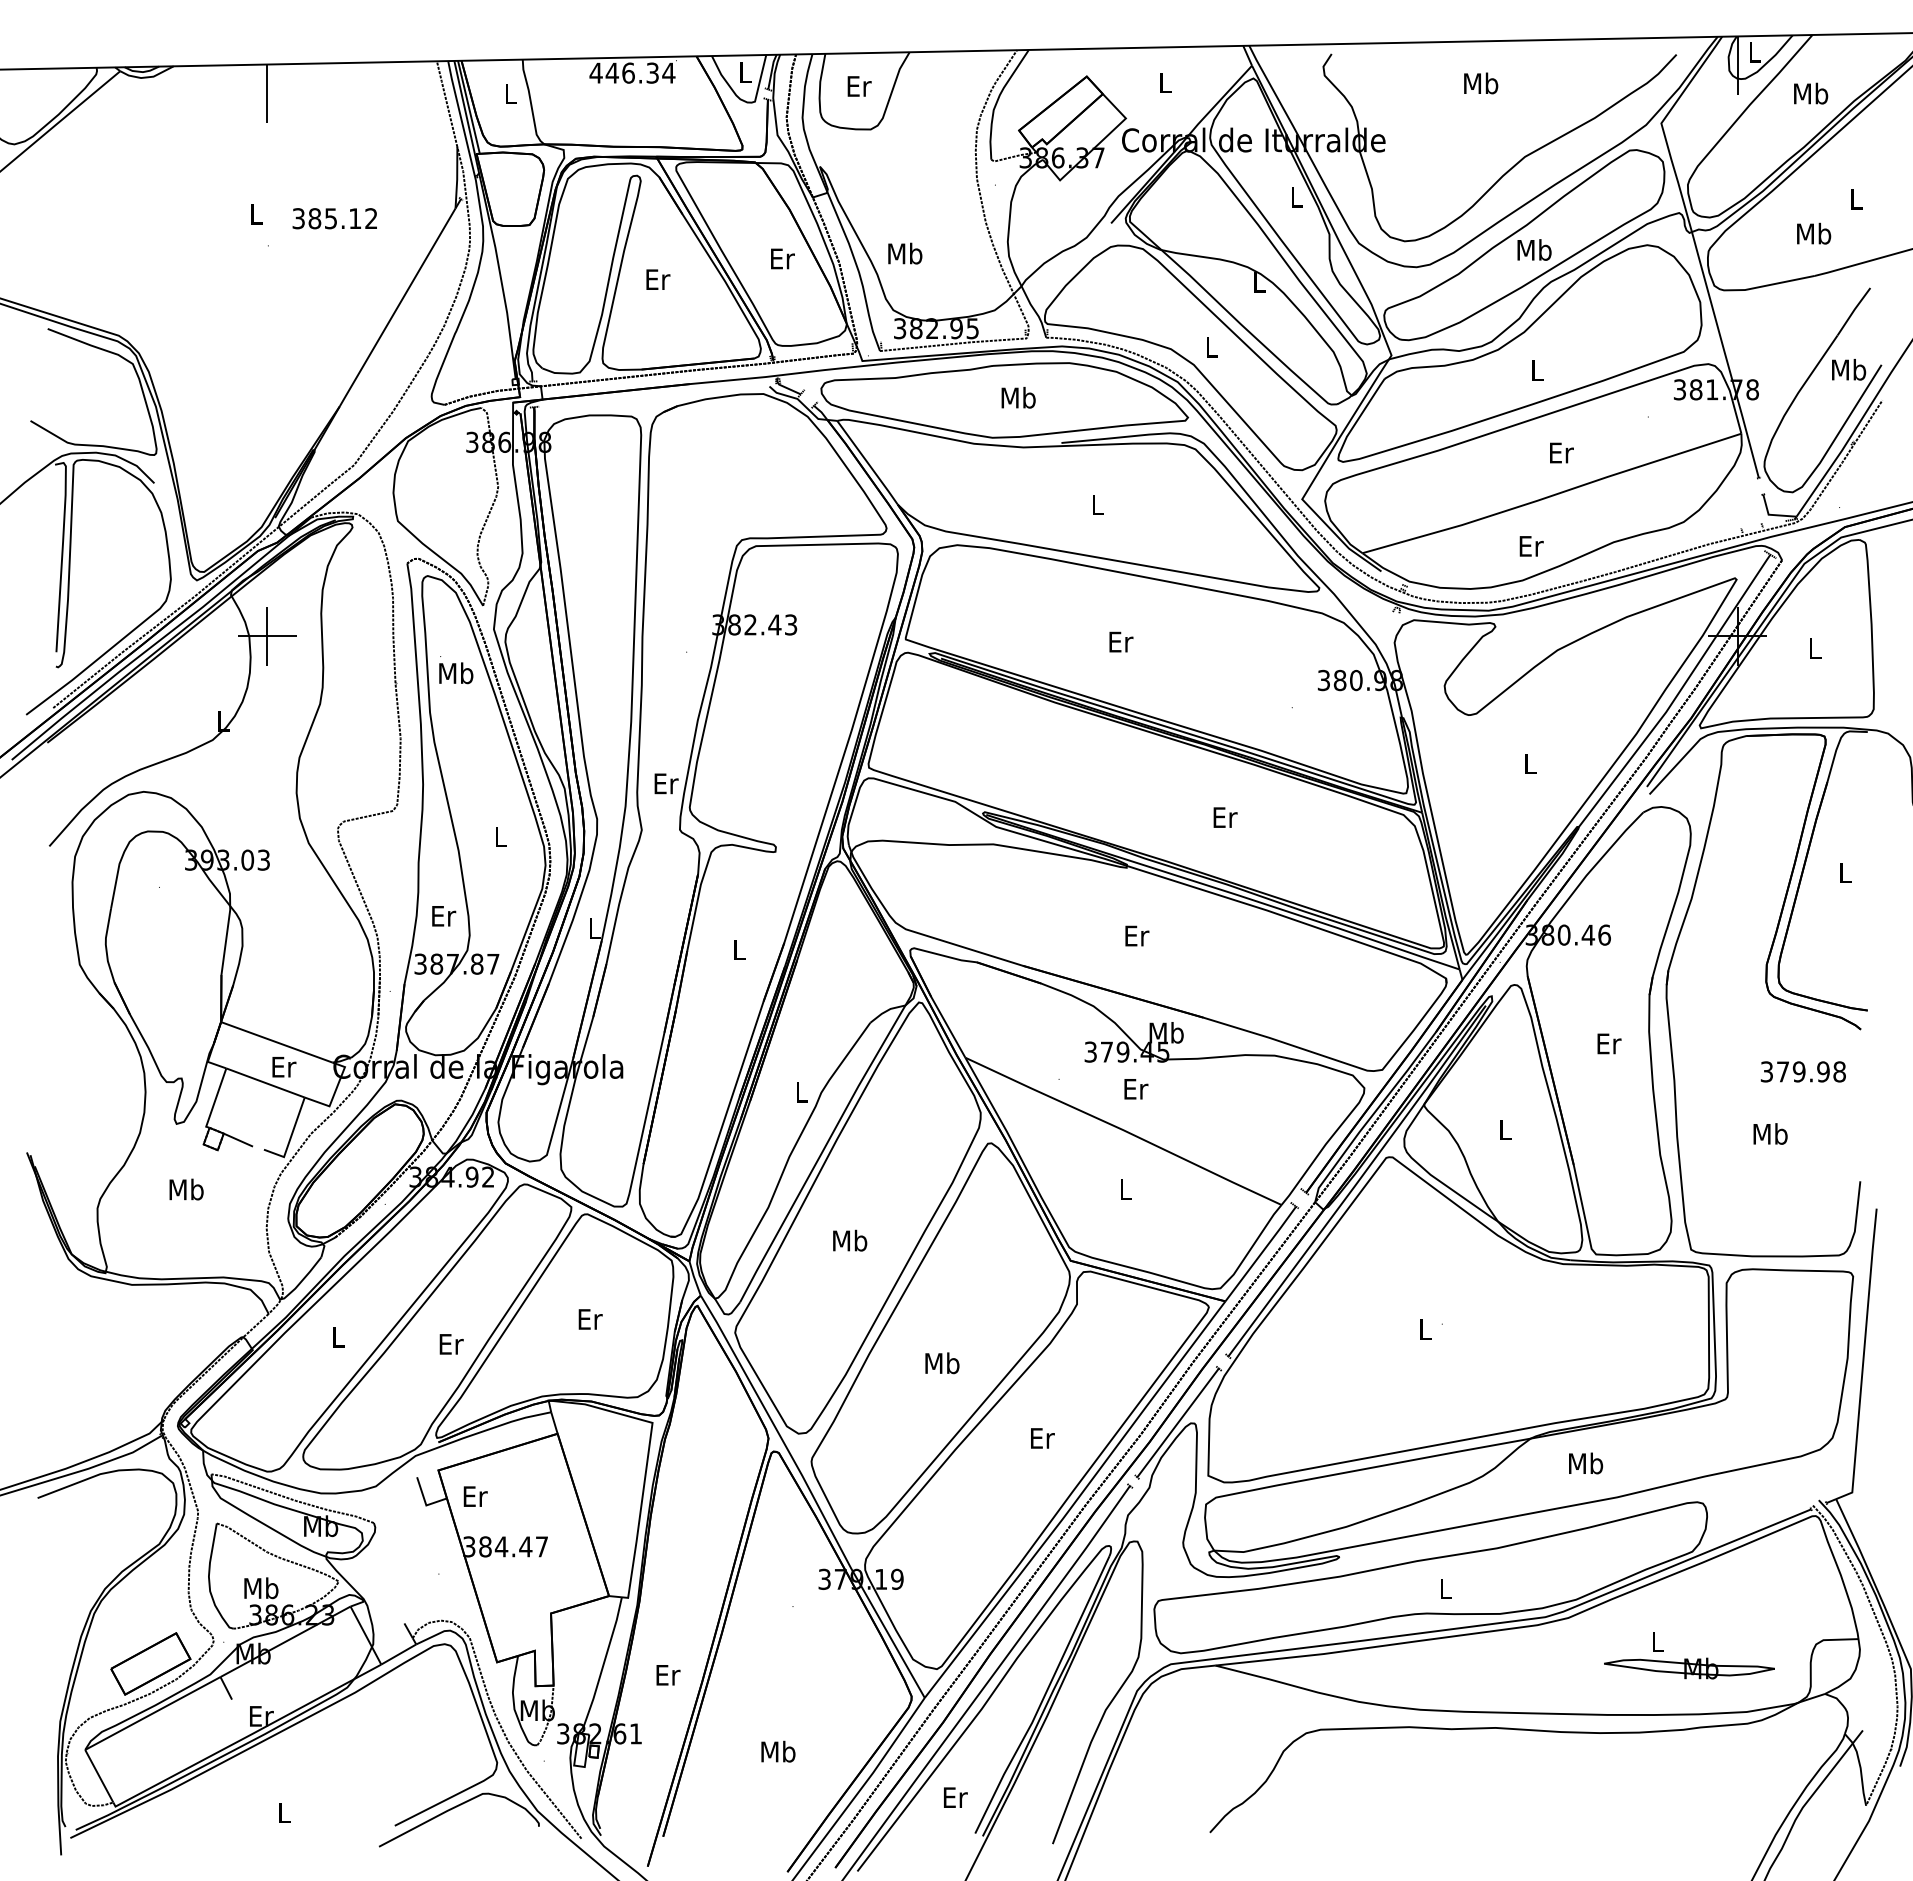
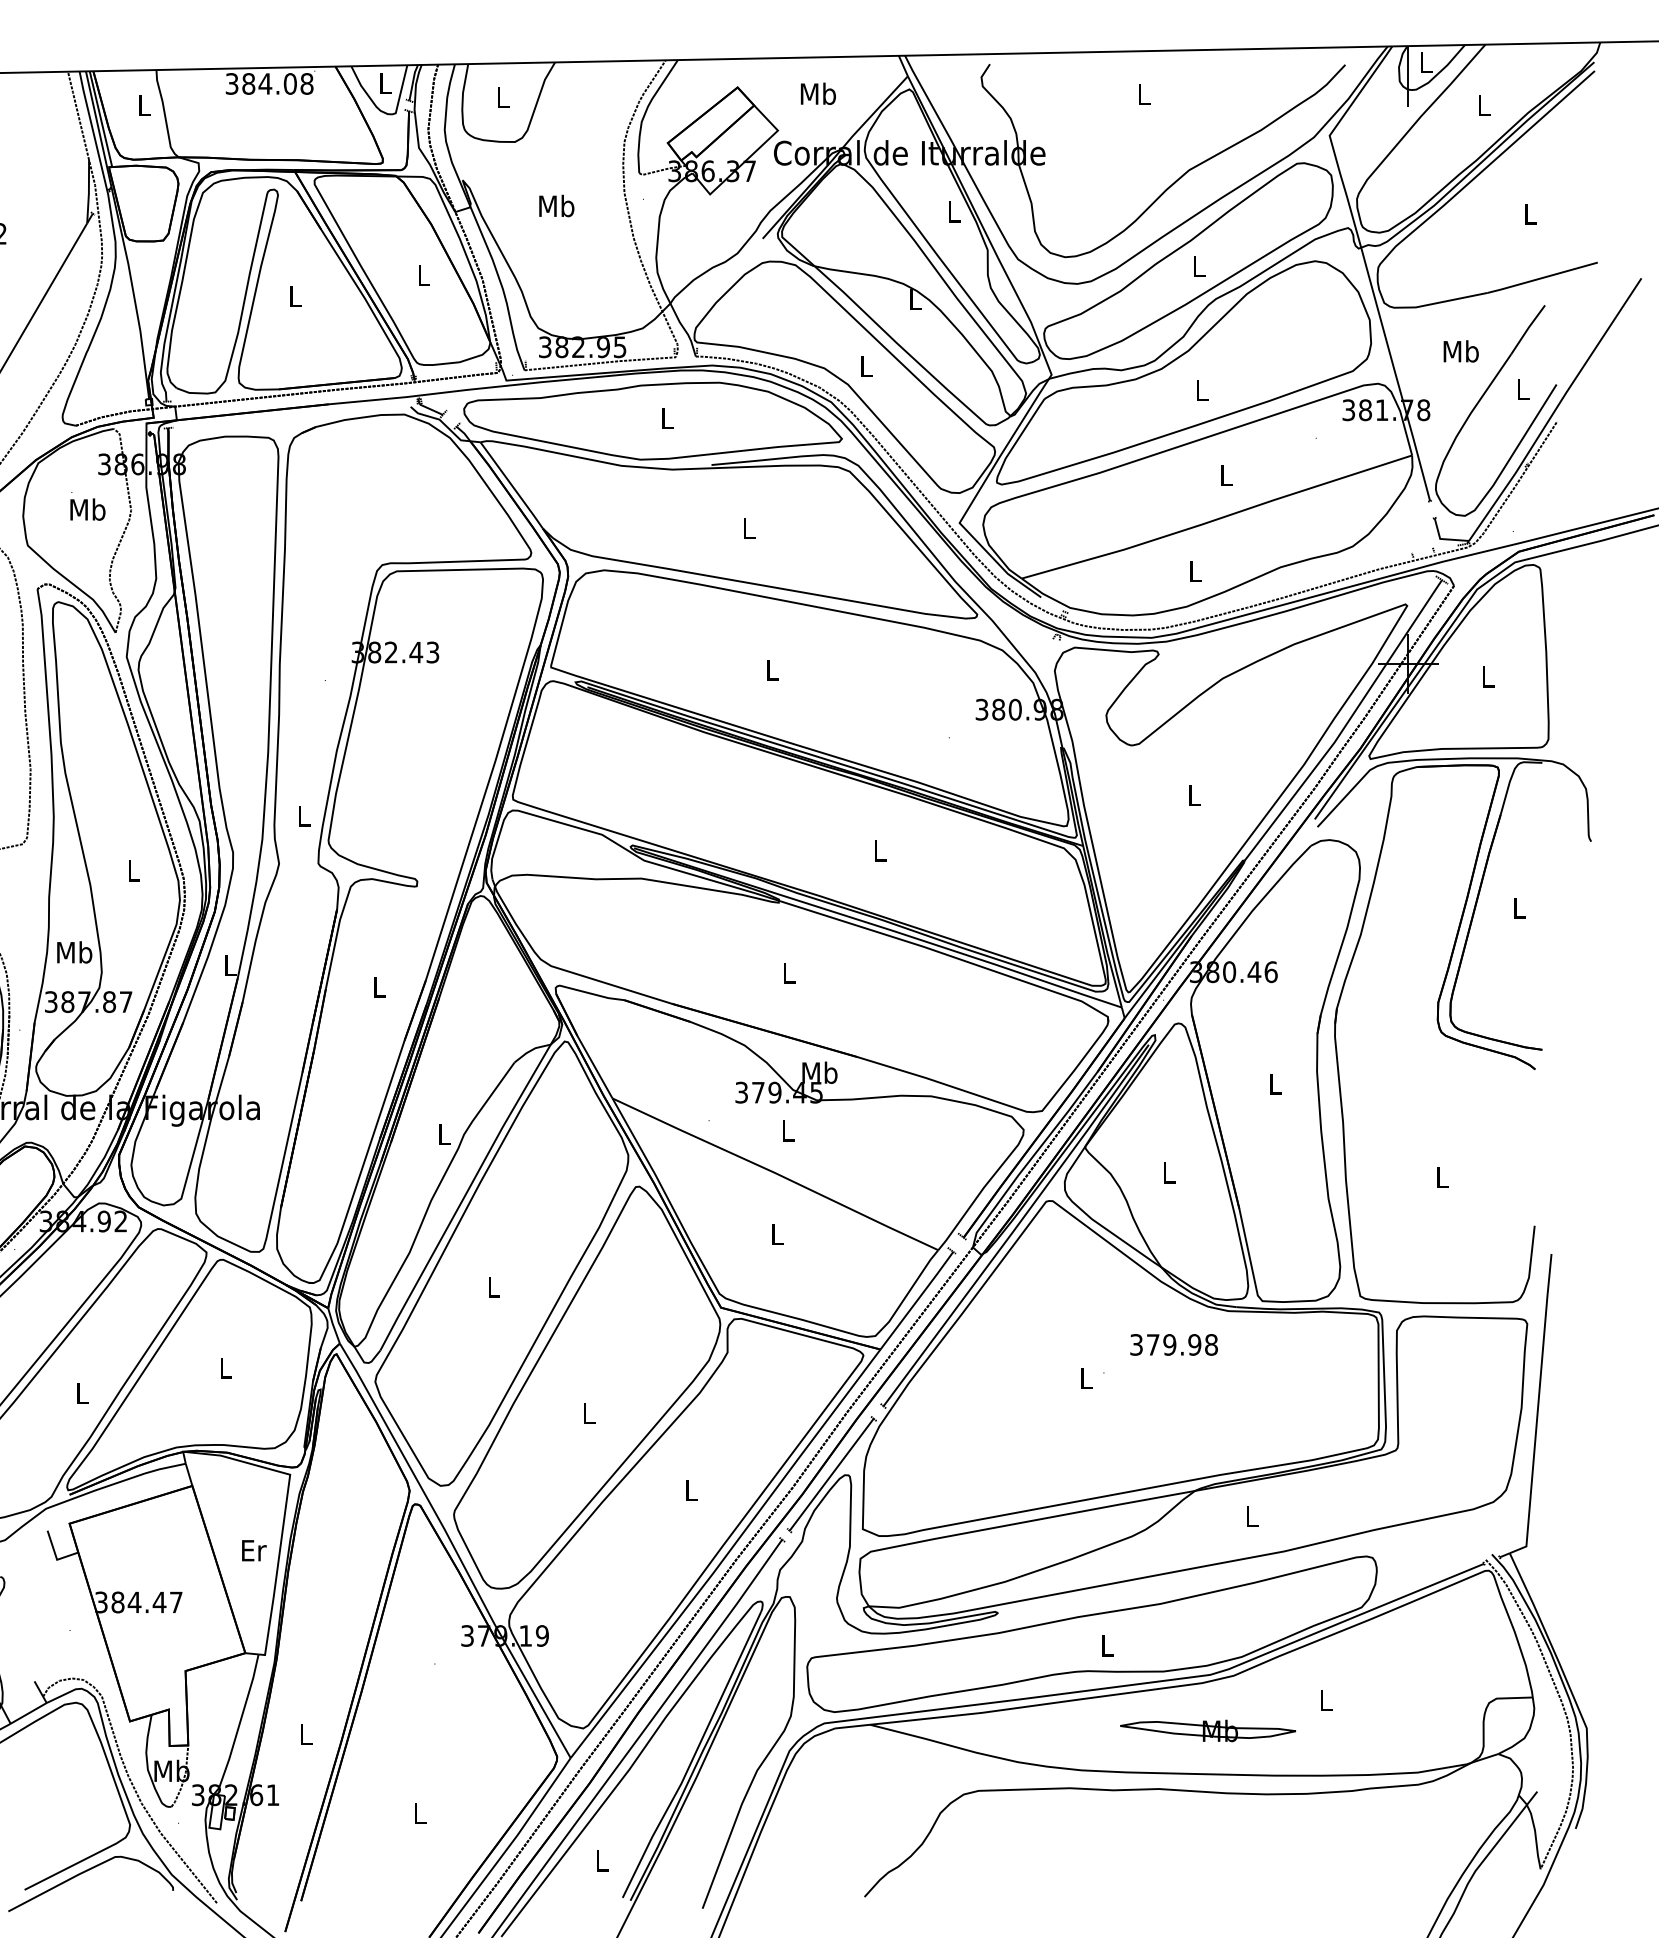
text: (632, 72) -> (269, 83), 446.34 -> 384.08
text: (1165, 82) -> (818, 93), L -> Mb
text: (1481, 83) -> (1144, 94), Mb -> L
text: (859, 86) -> (503, 97), Er -> L
text: (1811, 93) -> (1484, 104), Mb -> L
text: (1814, 233) -> (1461, 351), moved
text: (1534, 249) -> (1198, 265), Mb -> L
text: (905, 253) -> (557, 205), moved
text: (782, 258) -> (424, 274), Er -> L
text: (658, 279) -> (296, 296), Er -> L
text: (1849, 369) -> (1523, 389), Mb -> L
text: (1018, 397) -> (667, 418), Mb -> L
text: (1561, 452) -> (1226, 474), Er -> L
text: (1531, 546) -> (1195, 571), Er -> L
text: (1121, 641) -> (773, 669), Er -> L
text: (456, 670) -> (88, 506), moved
text: (666, 783) -> (304, 815), Er -> L
text: (1225, 817) -> (880, 850), Er -> L
text: (443, 915) -> (74, 951), Er -> Mb
text: (1137, 935) -> (789, 972), Er -> L
text: (1609, 1043) -> (1276, 1083), Er -> L
text: (1802, 1071) -> (1173, 1344), moved
text: (1136, 1089) -> (788, 1131), Er -> L
text: (1770, 1133) -> (1442, 1176), Mb -> L
text: (850, 1240) -> (494, 1286), Mb -> L
text: (590, 1319) -> (226, 1368), Er -> L
text: (451, 1344) -> (83, 1393), Er -> L
text: (942, 1363) -> (588, 1413), Mb -> L
text: (1042, 1438) -> (691, 1490), Er -> L
text: (1586, 1463) -> (1252, 1516), Mb -> L
text: (475, 1496) -> (254, 1550), moved
part: (1689, 1668) -> (1208, 1730), moved
text: (668, 1675) -> (306, 1735), Er -> L
text: (778, 1751) -> (419, 1813), Mb -> L
text: (955, 1797) -> (602, 1860), Er -> L

